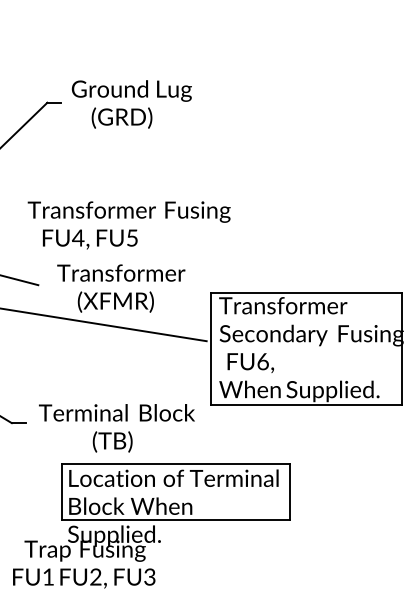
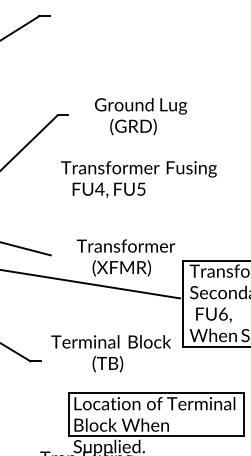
text: (131, 104) -> (140, 116), moved
text: (128, 225) -> (138, 179), moved
text: (121, 288) -> (126, 257), moved
text: (116, 428) -> (110, 353), moved

